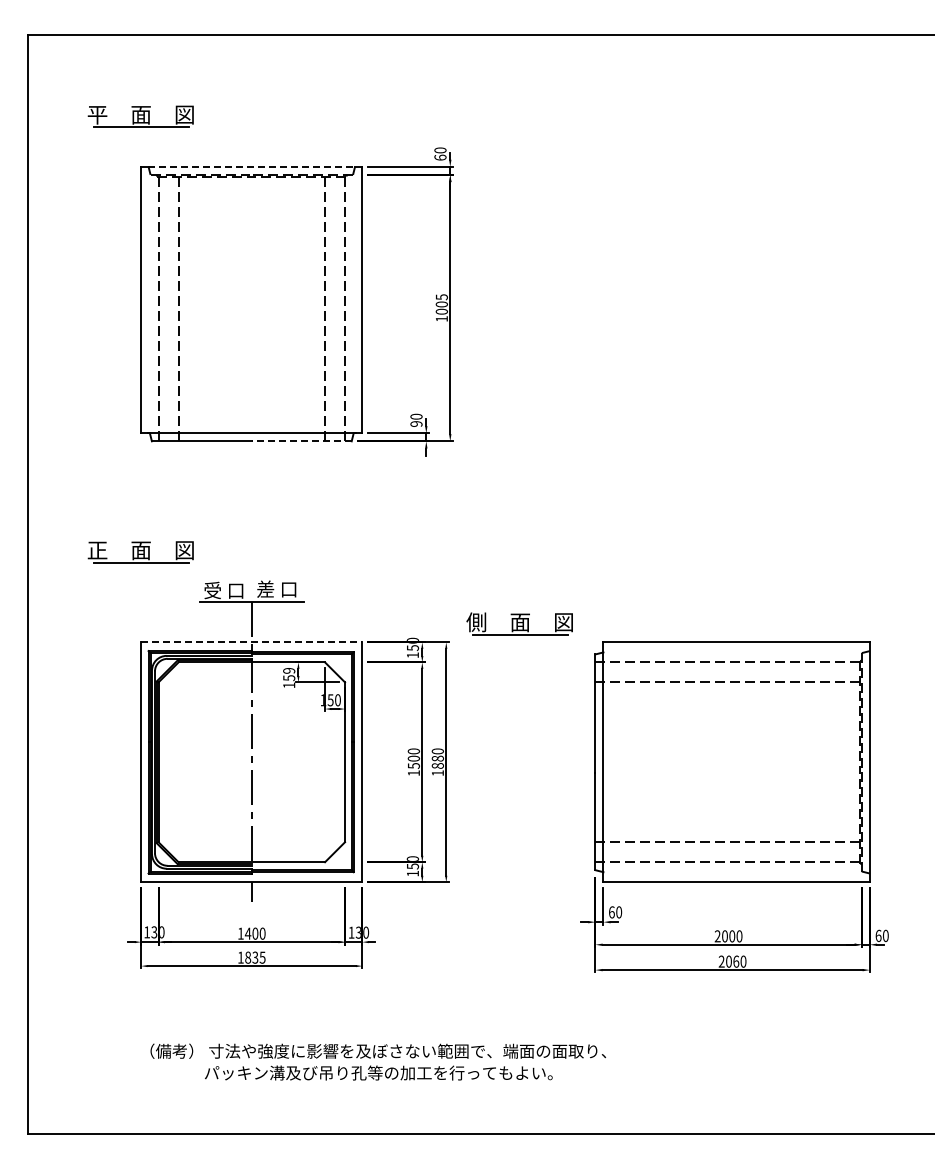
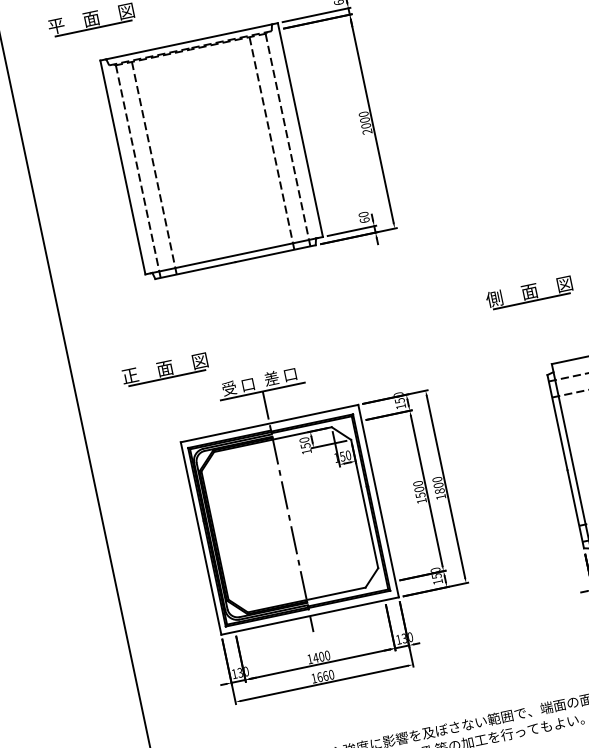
line: (251, 166) -> (188, 41), dashed -> solid
text: (441, 307) -> (365, 122), 1005 -> 2000
text: (416, 423) -> (364, 219), 90 -> 60
line: (301, 441) -> (275, 253), dashed -> solid
part: (519, 623) -> (529, 292), moved
line: (251, 642) -> (269, 423), dashed -> solid
text: (289, 670) -> (304, 439), 159 -> 150
text: (437, 758) -> (438, 485), 1880 -> 1800
text: (255, 957) -> (325, 675), 1835 -> 1660

